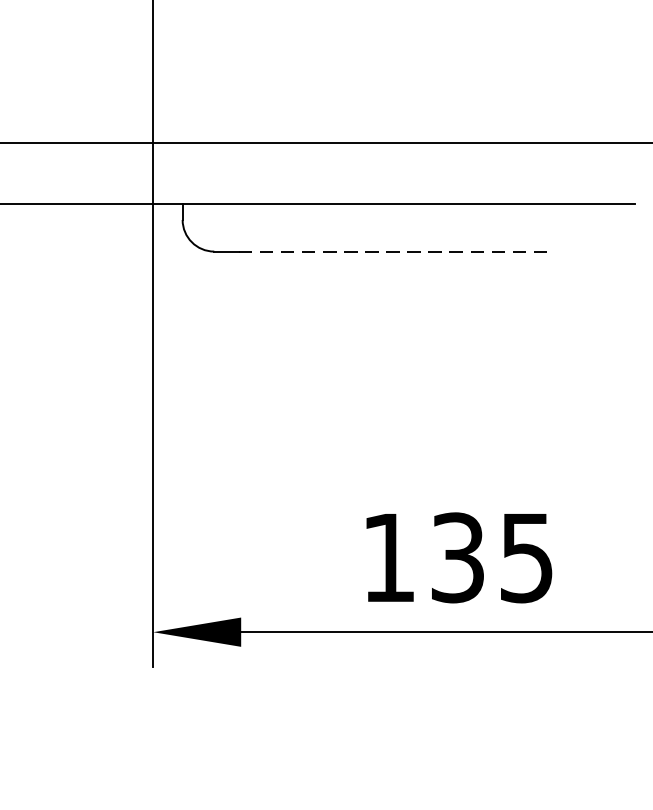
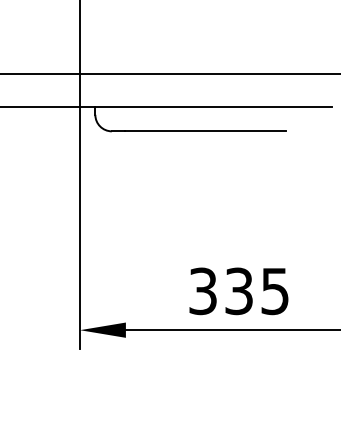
line: (393, 251) -> (205, 131), dashed -> solid
text: (387, 558) -> (202, 291), 135 -> 335

